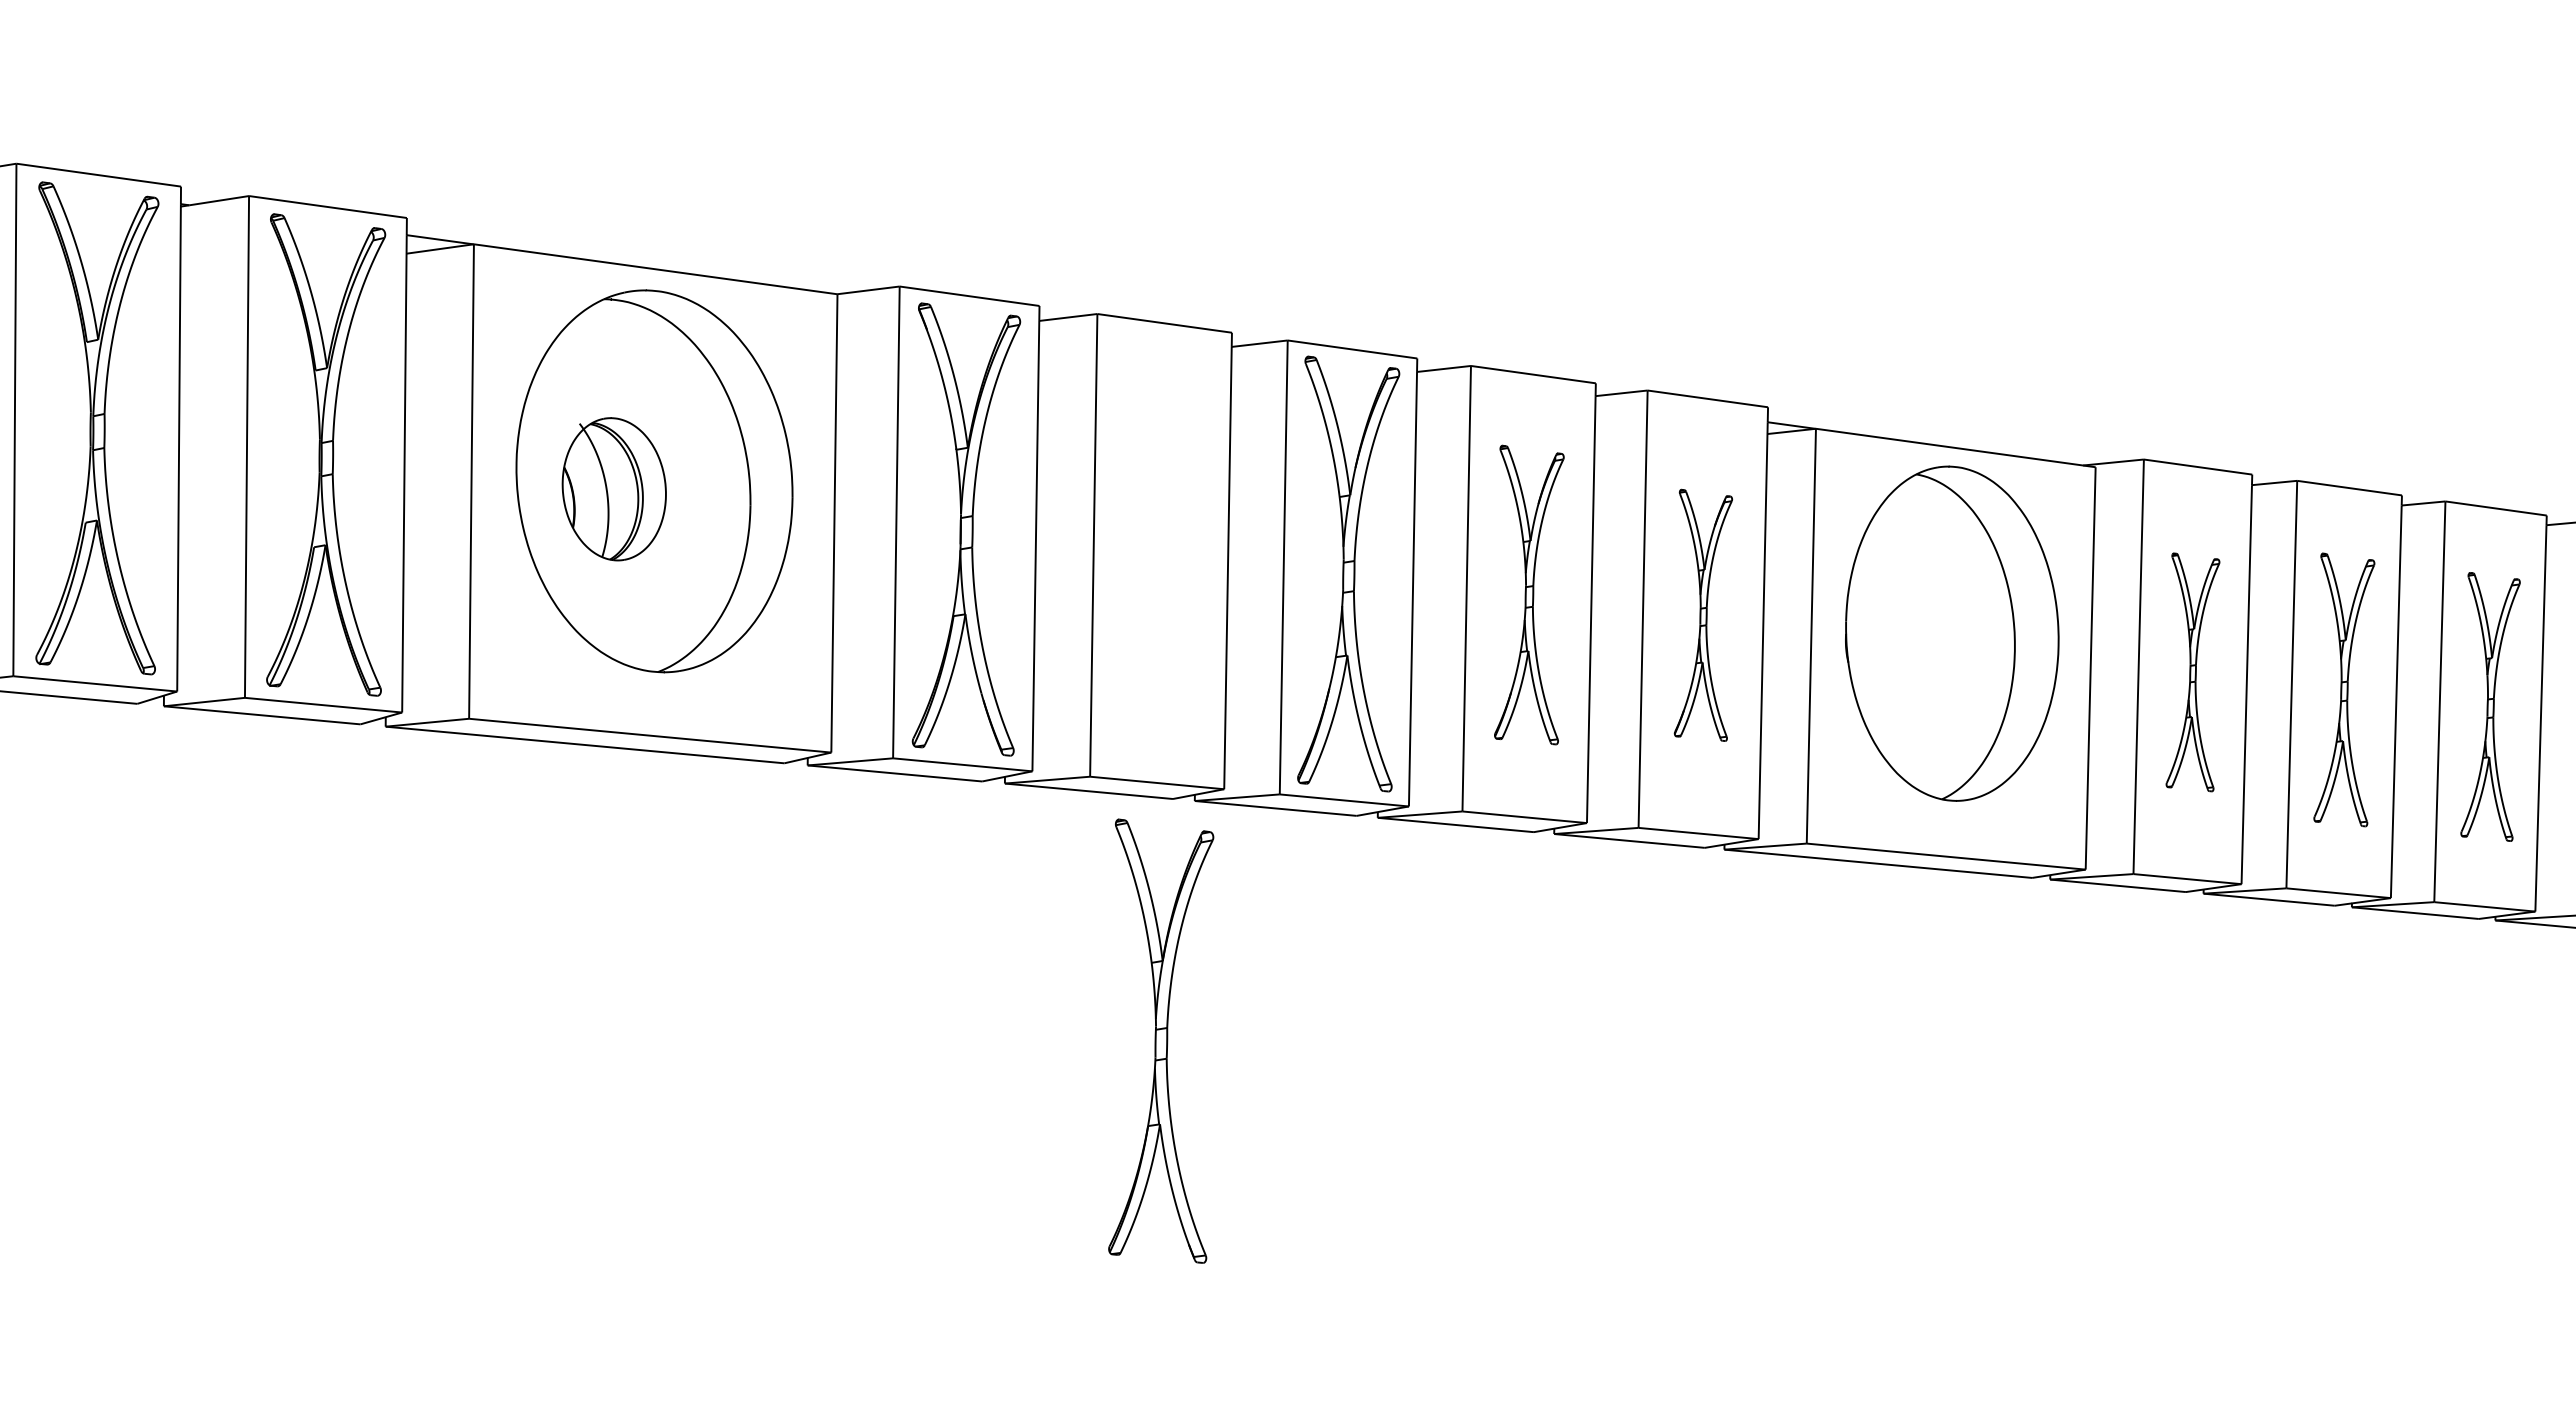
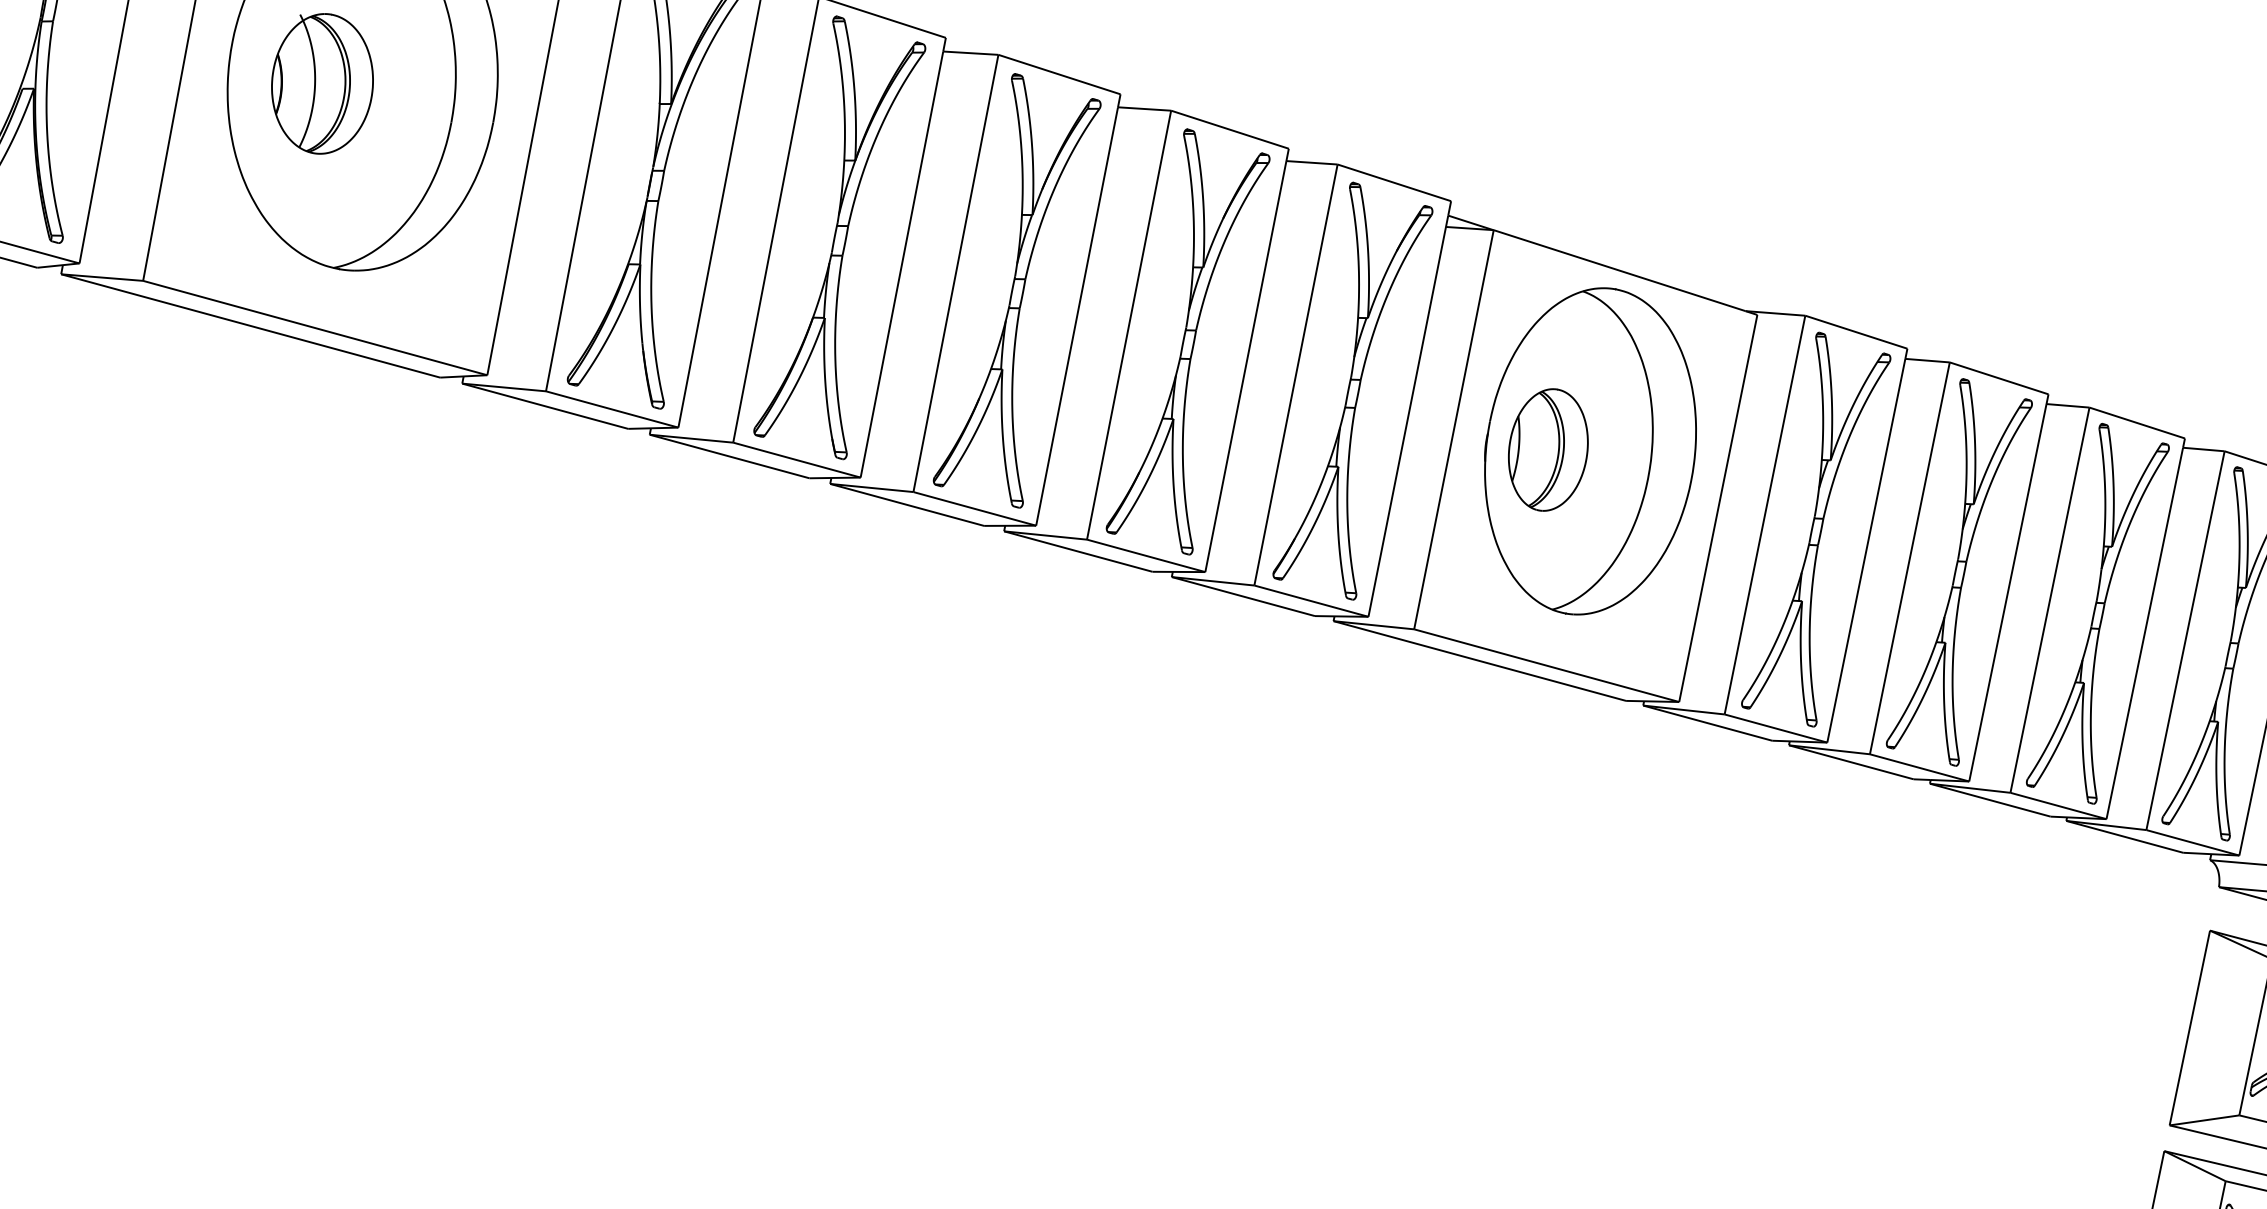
part: (1529, 594) -> (1188, 341), size x1.43
part: (1703, 615) -> (1353, 391), size x1.67
part: (1909, 639) -> (1548, 449), added
part: (2192, 672) -> (1815, 529), size x1.67
part: (2344, 689) -> (1959, 572), size x1.43
part: (2490, 706) -> (2098, 613), size x1.43
part: (1161, 1040) -> (840, 237), moved

